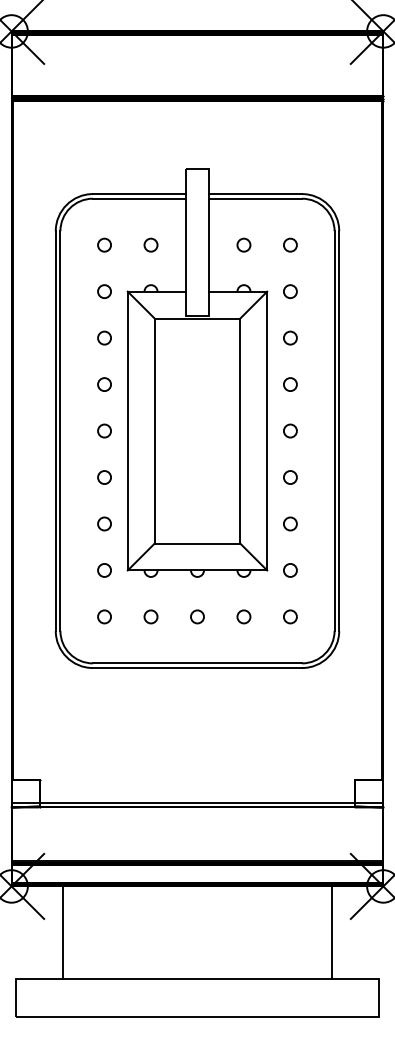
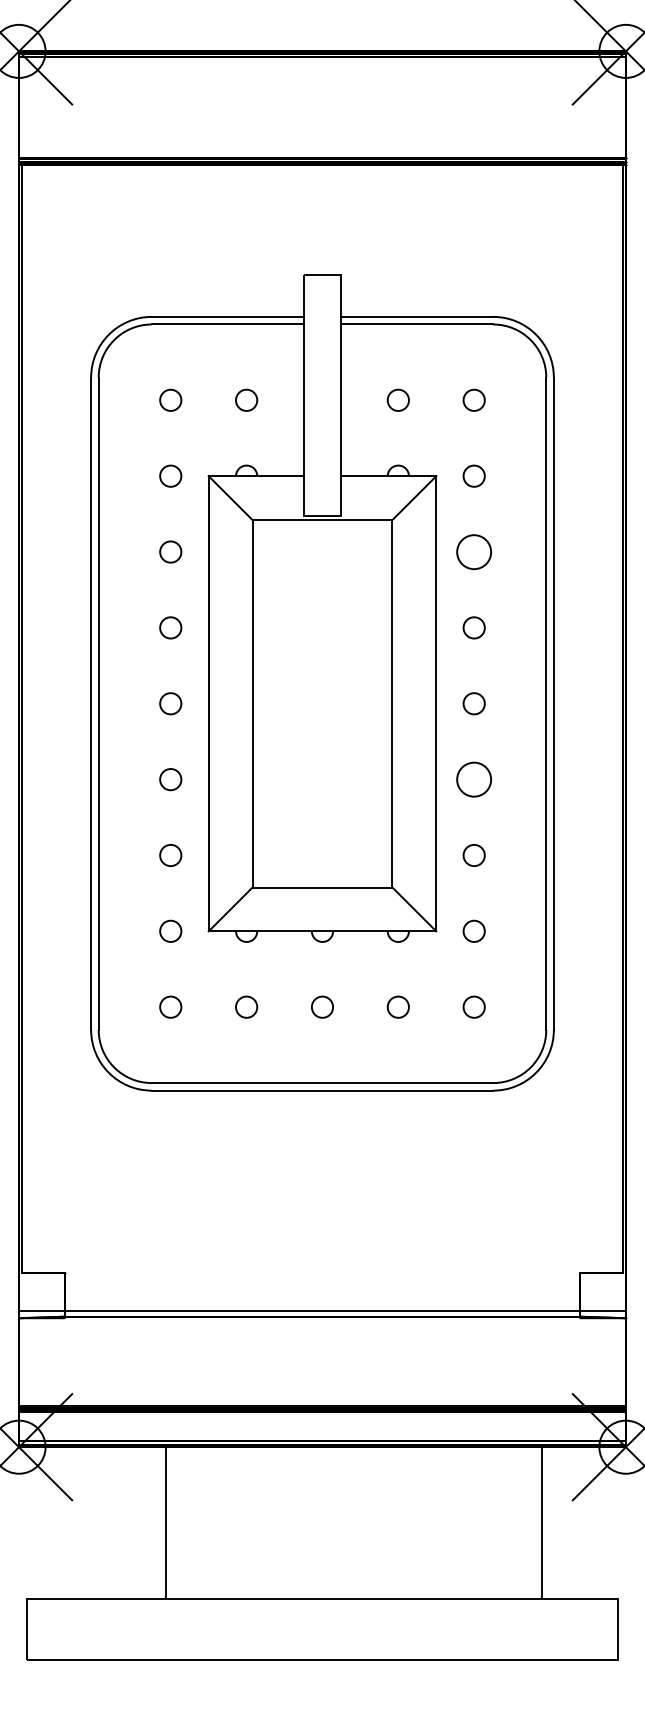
circle: (290, 337) -> (474, 551), size x1.6
circle: (290, 477) -> (474, 779), size x1.6
line: (62, 932) -> (165, 1522), moved

